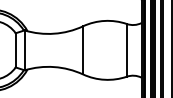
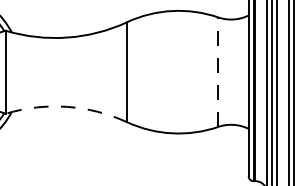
line: (126, 49) -> (217, 70), solid -> dashed
arc: (54, 67) -> (67, 107), solid -> dashed

